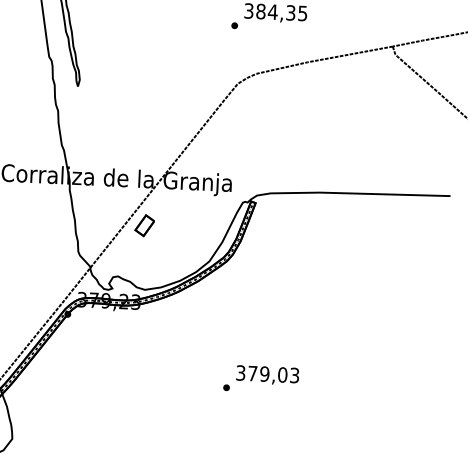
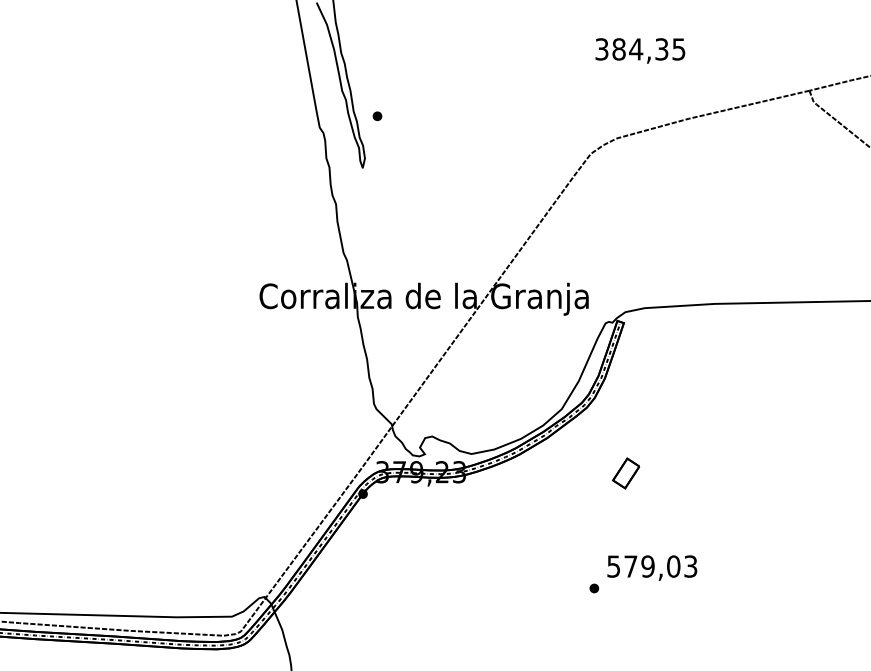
part: (234, 25) -> (377, 115), moved
part: (144, 225) -> (625, 473), moved
text: (241, 373) -> (614, 566), 379,03 -> 579,03

